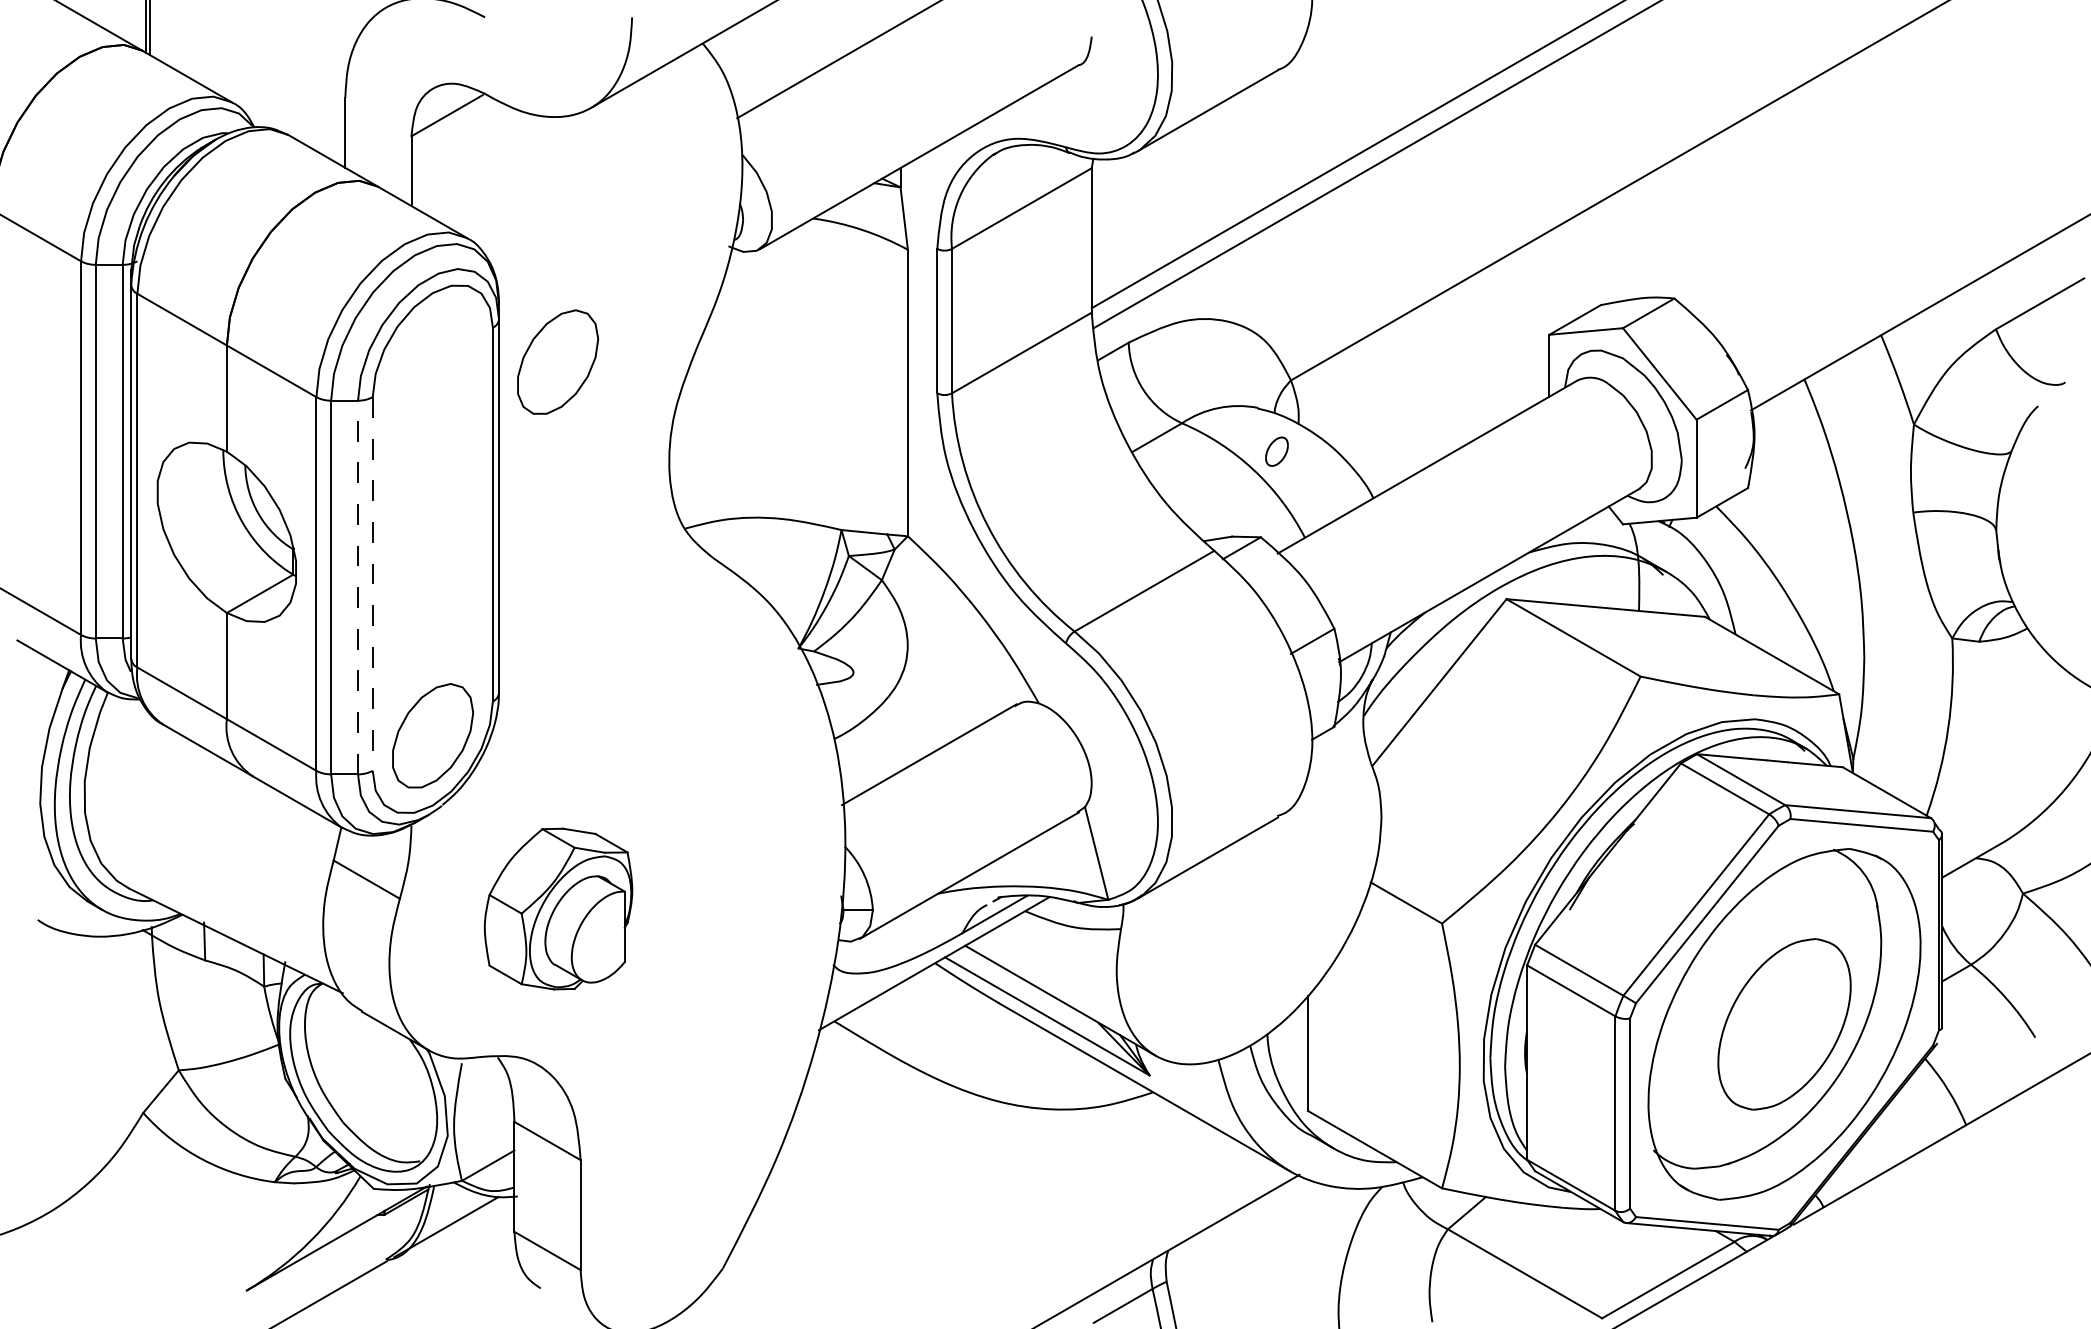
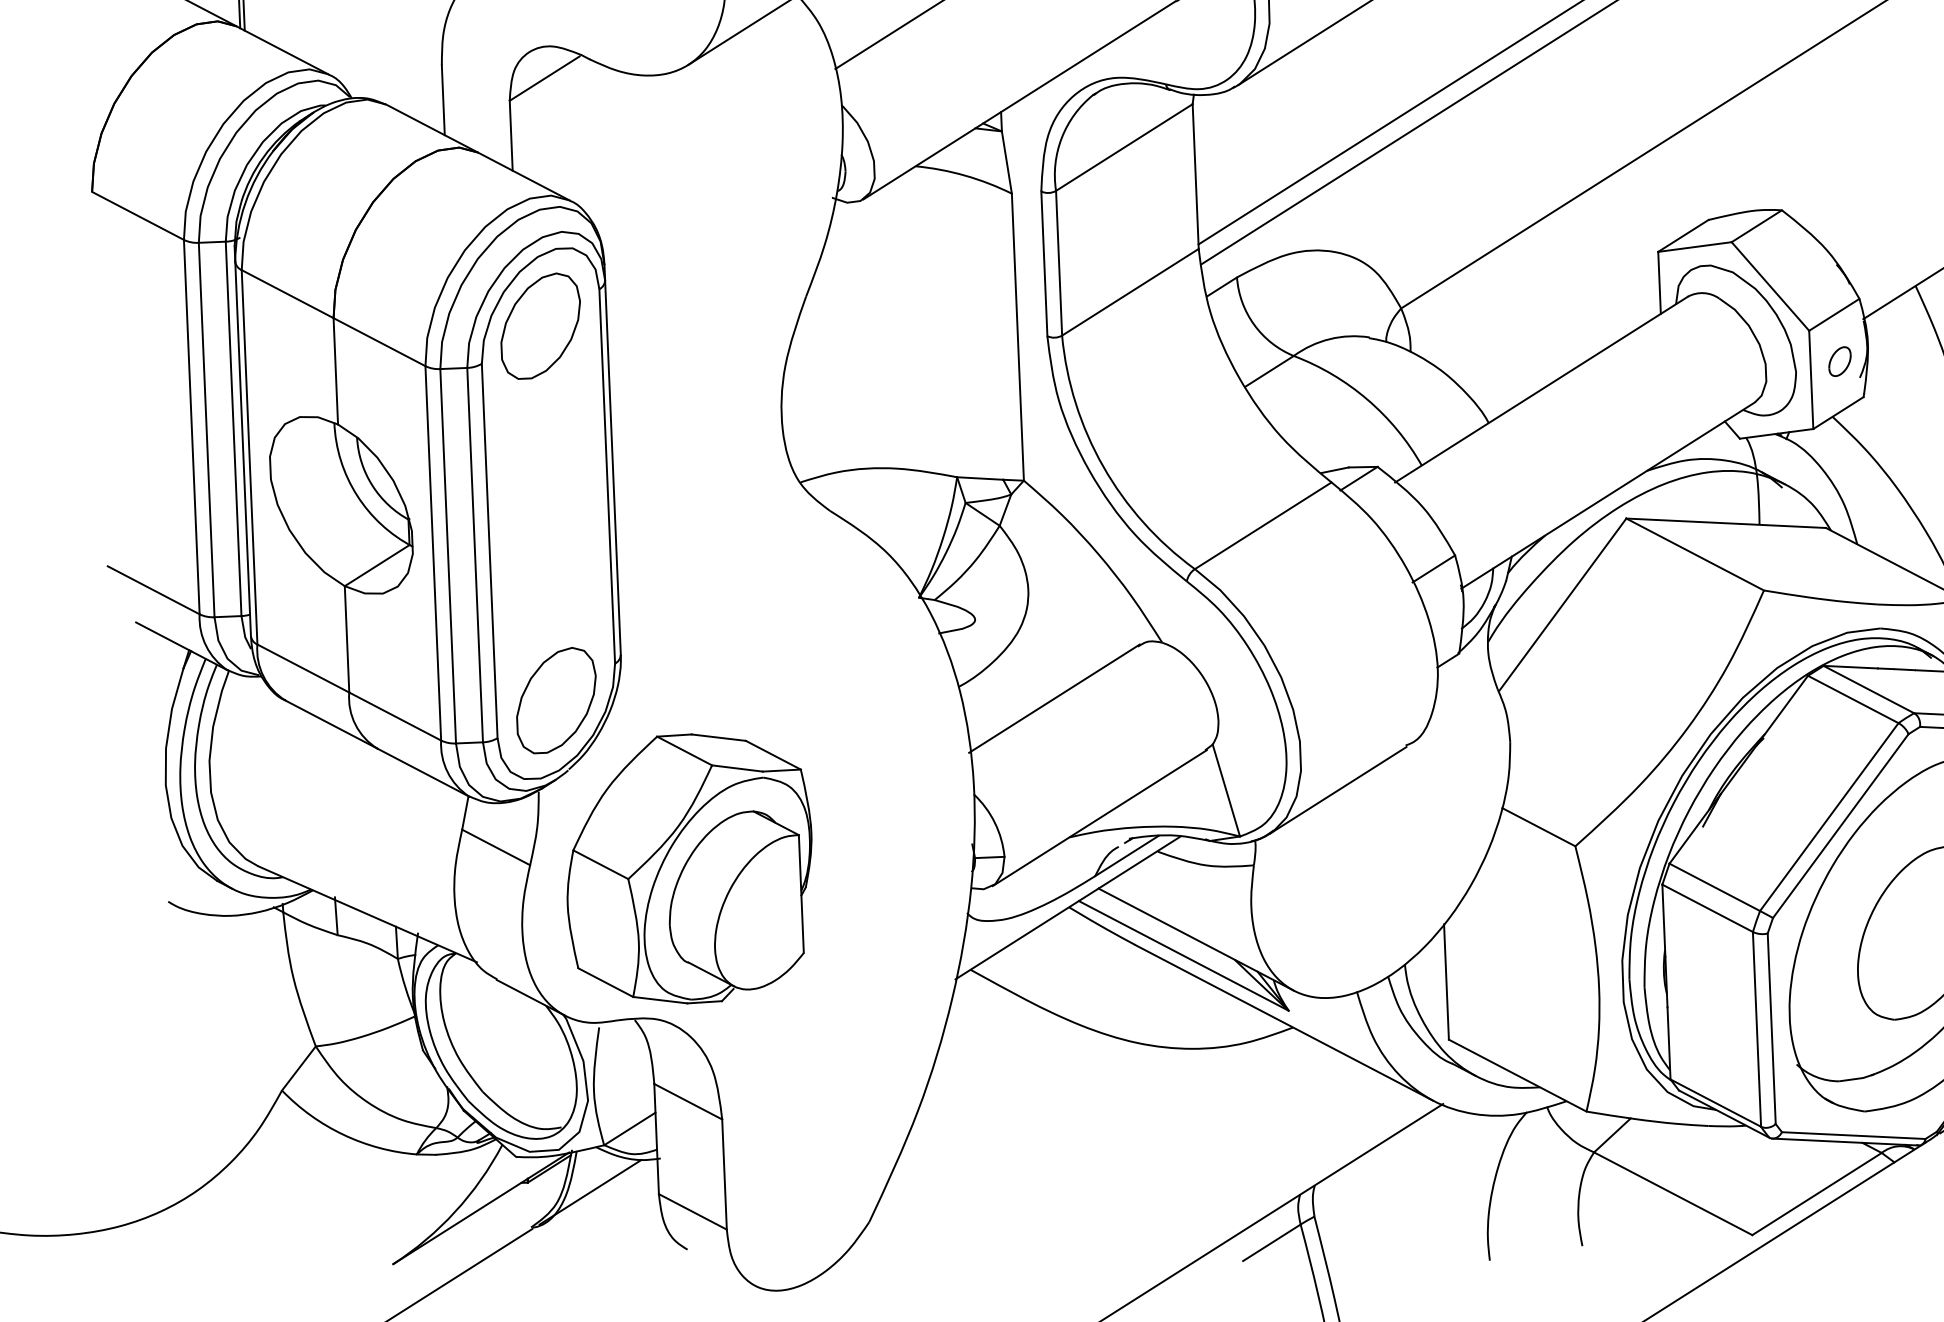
part: (558, 361) -> (541, 325), moved
part: (1276, 451) -> (1839, 361), moved
line: (372, 584) -> (489, 551), dashed -> solid
line: (358, 587) -> (475, 555), dashed -> solid
part: (558, 908) -> (689, 868), size x1.67

